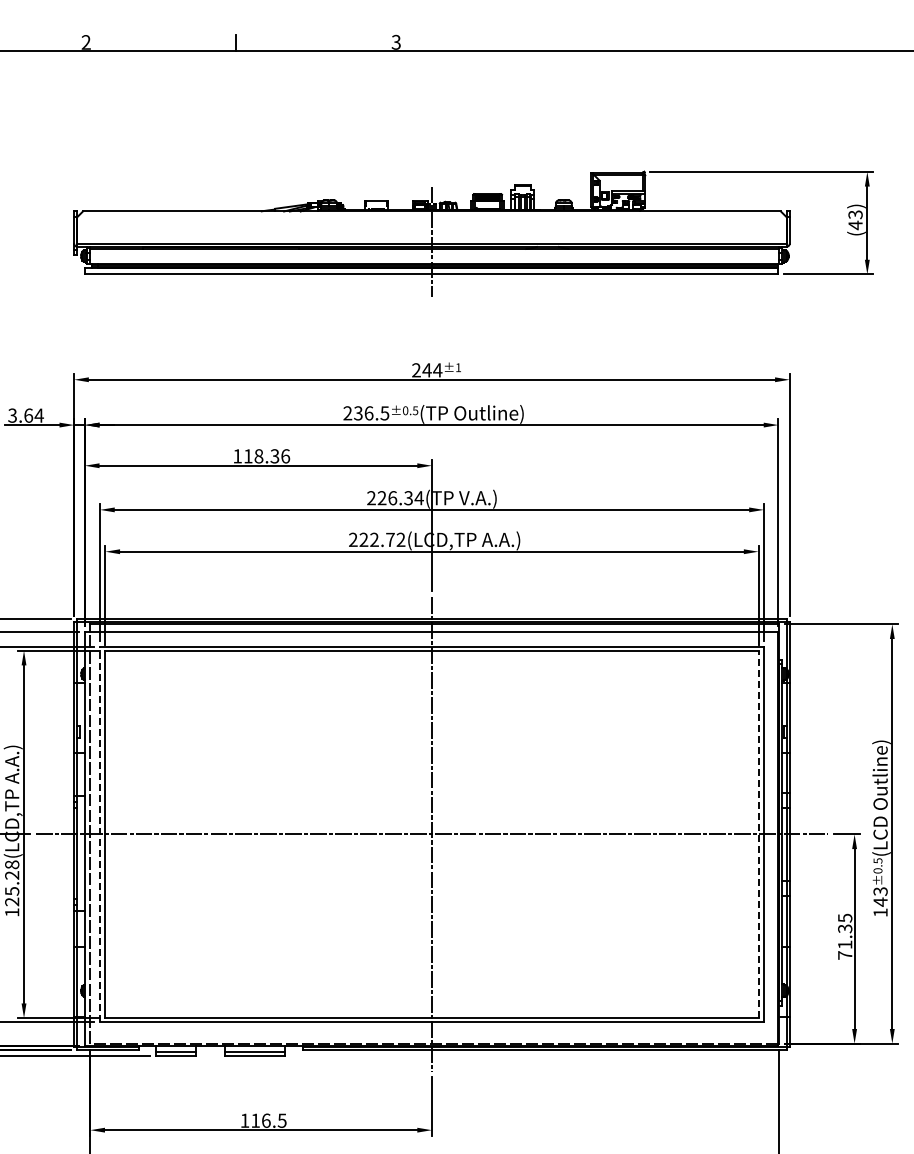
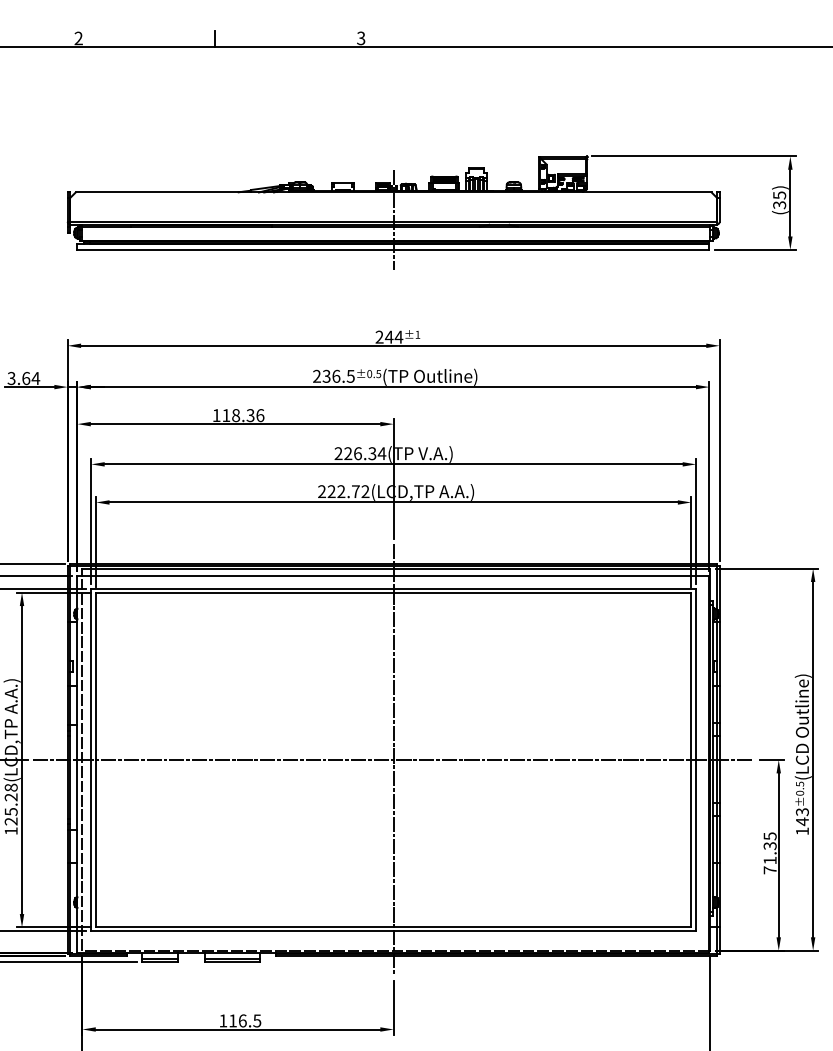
text: (855, 220) -> (779, 200), (43) -> (35)
line: (100, 834) -> (91, 760), dashed -> solid
line: (758, 834) -> (691, 760), dashed -> solid

